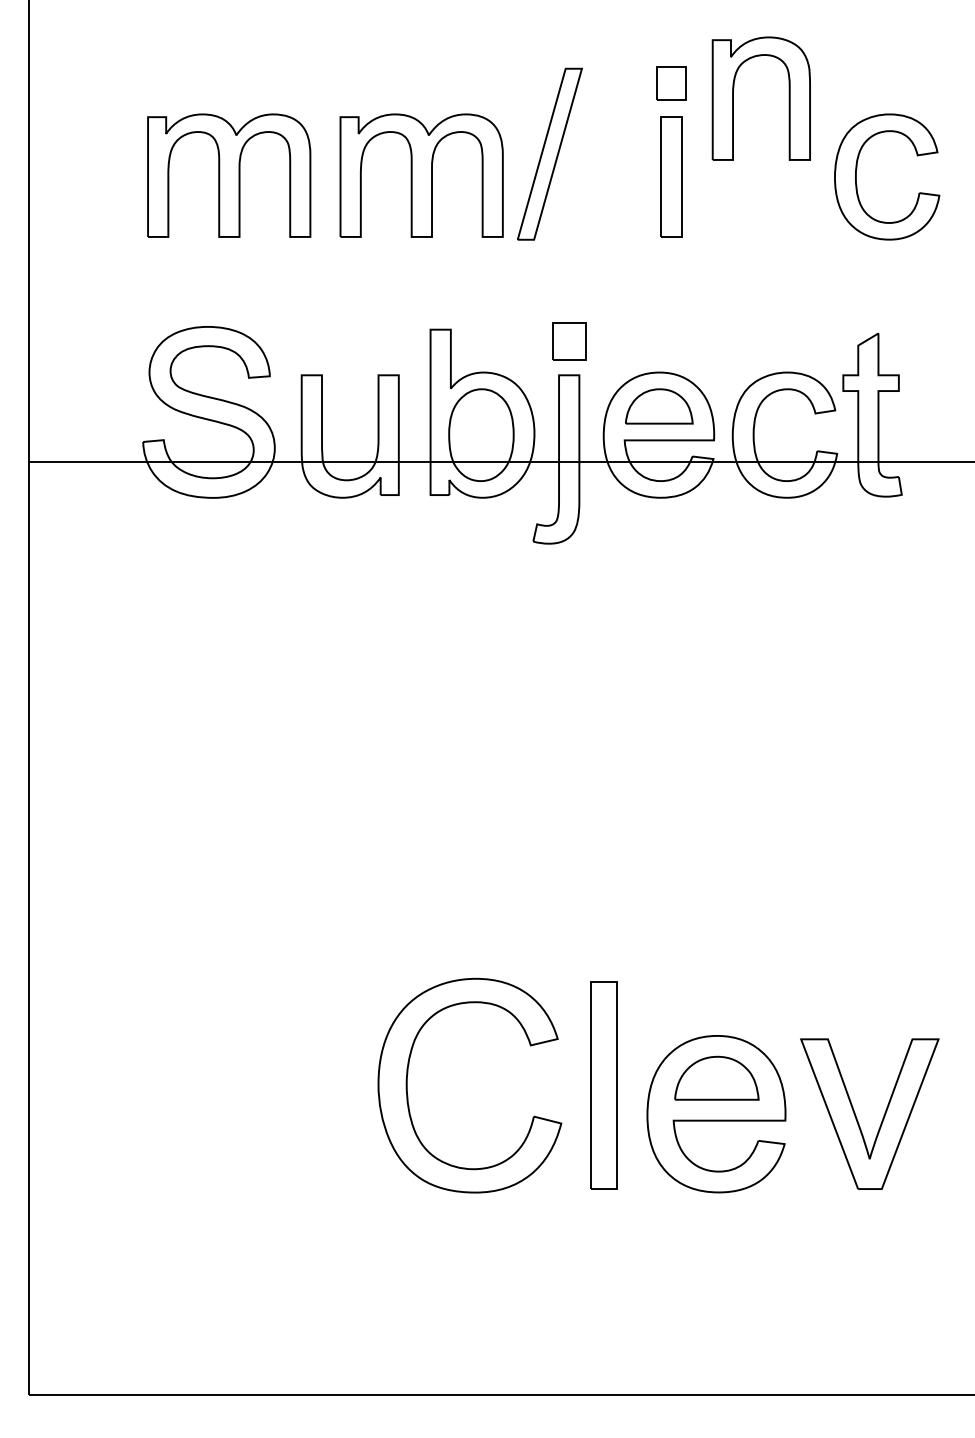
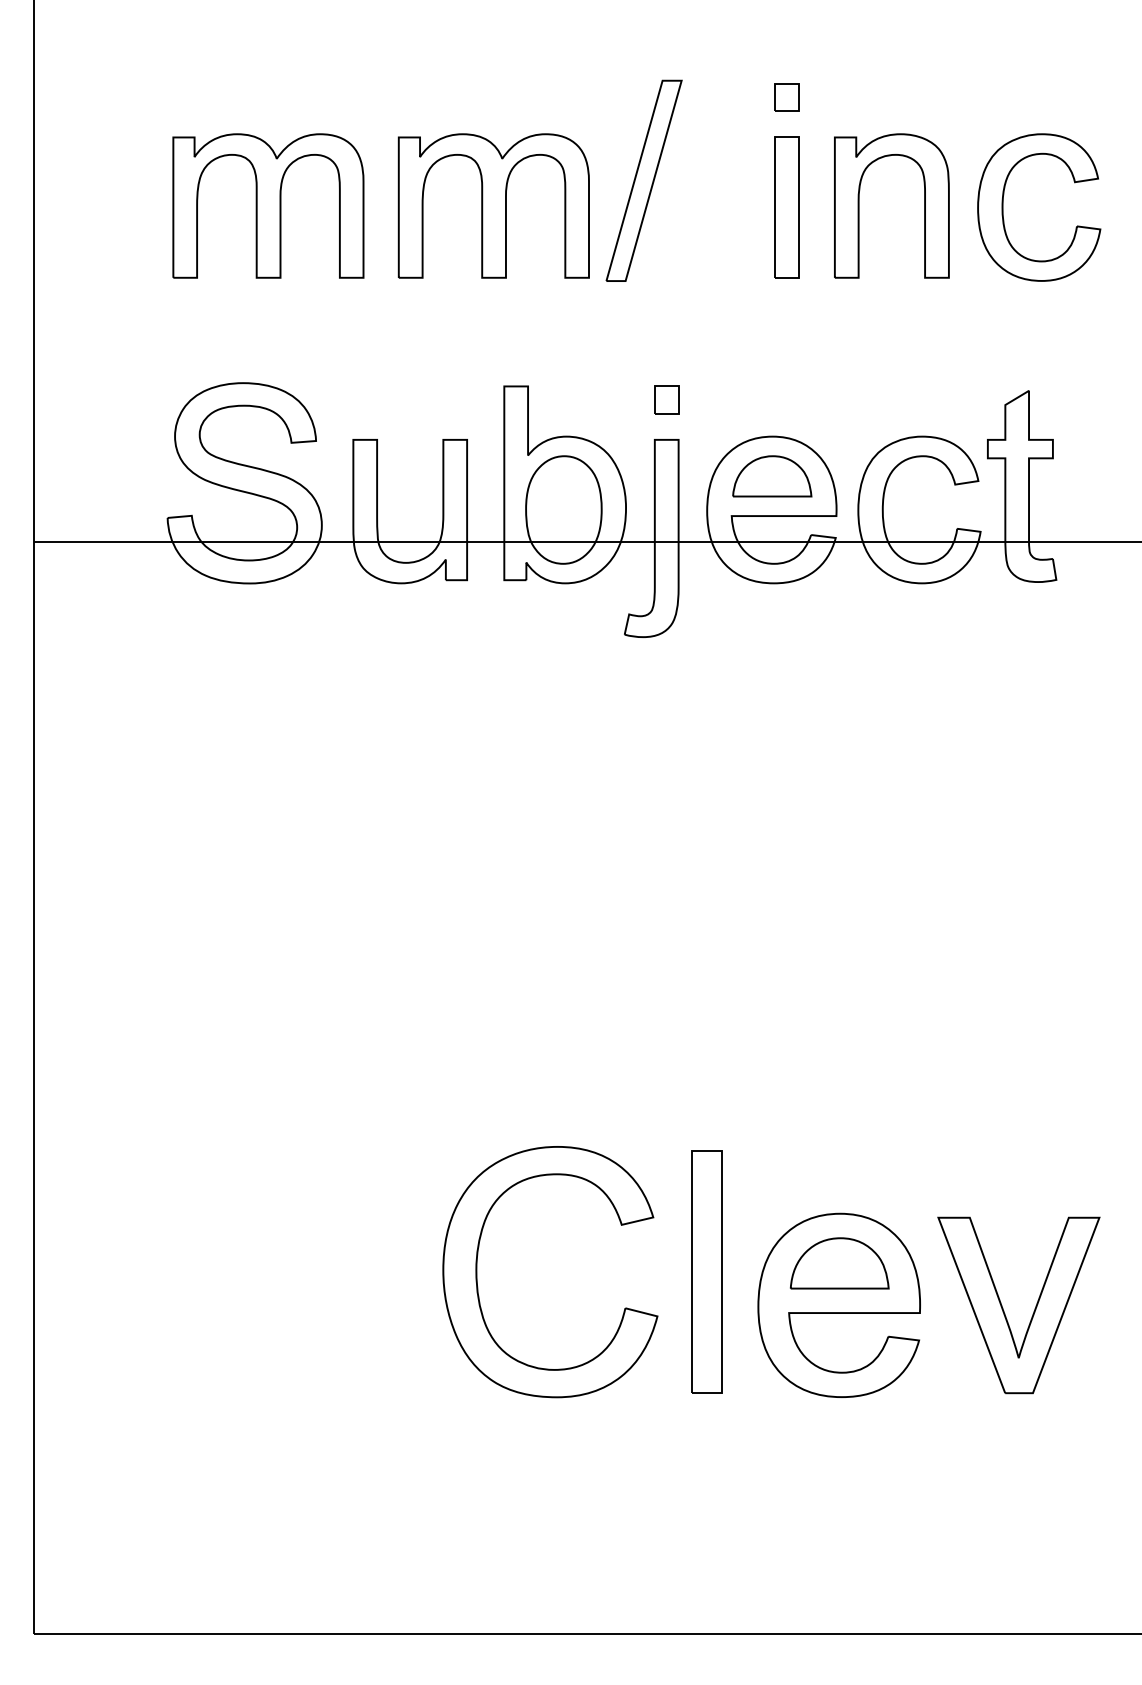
part: (671, 83) -> (786, 98), size x0.71
part: (733, 98) -> (859, 205), moved
part: (568, 341) -> (665, 400), size x0.62

